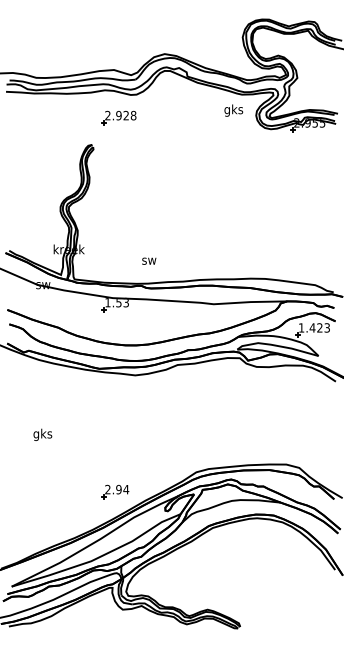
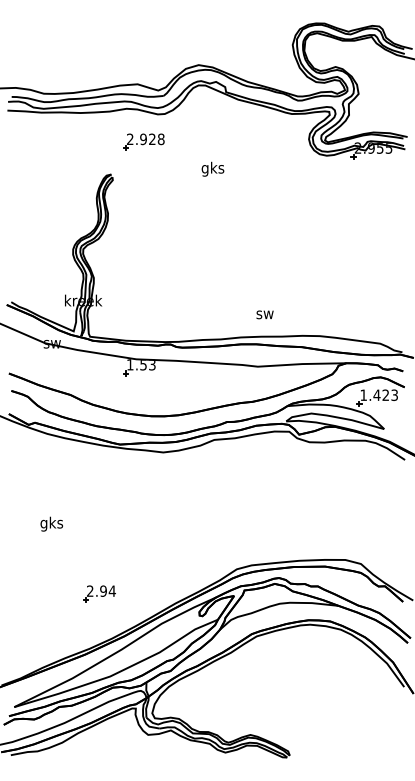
text: (233, 109) -> (212, 168), moved
text: (148, 260) -> (264, 314), moved
part: (115, 491) -> (99, 593), moved

